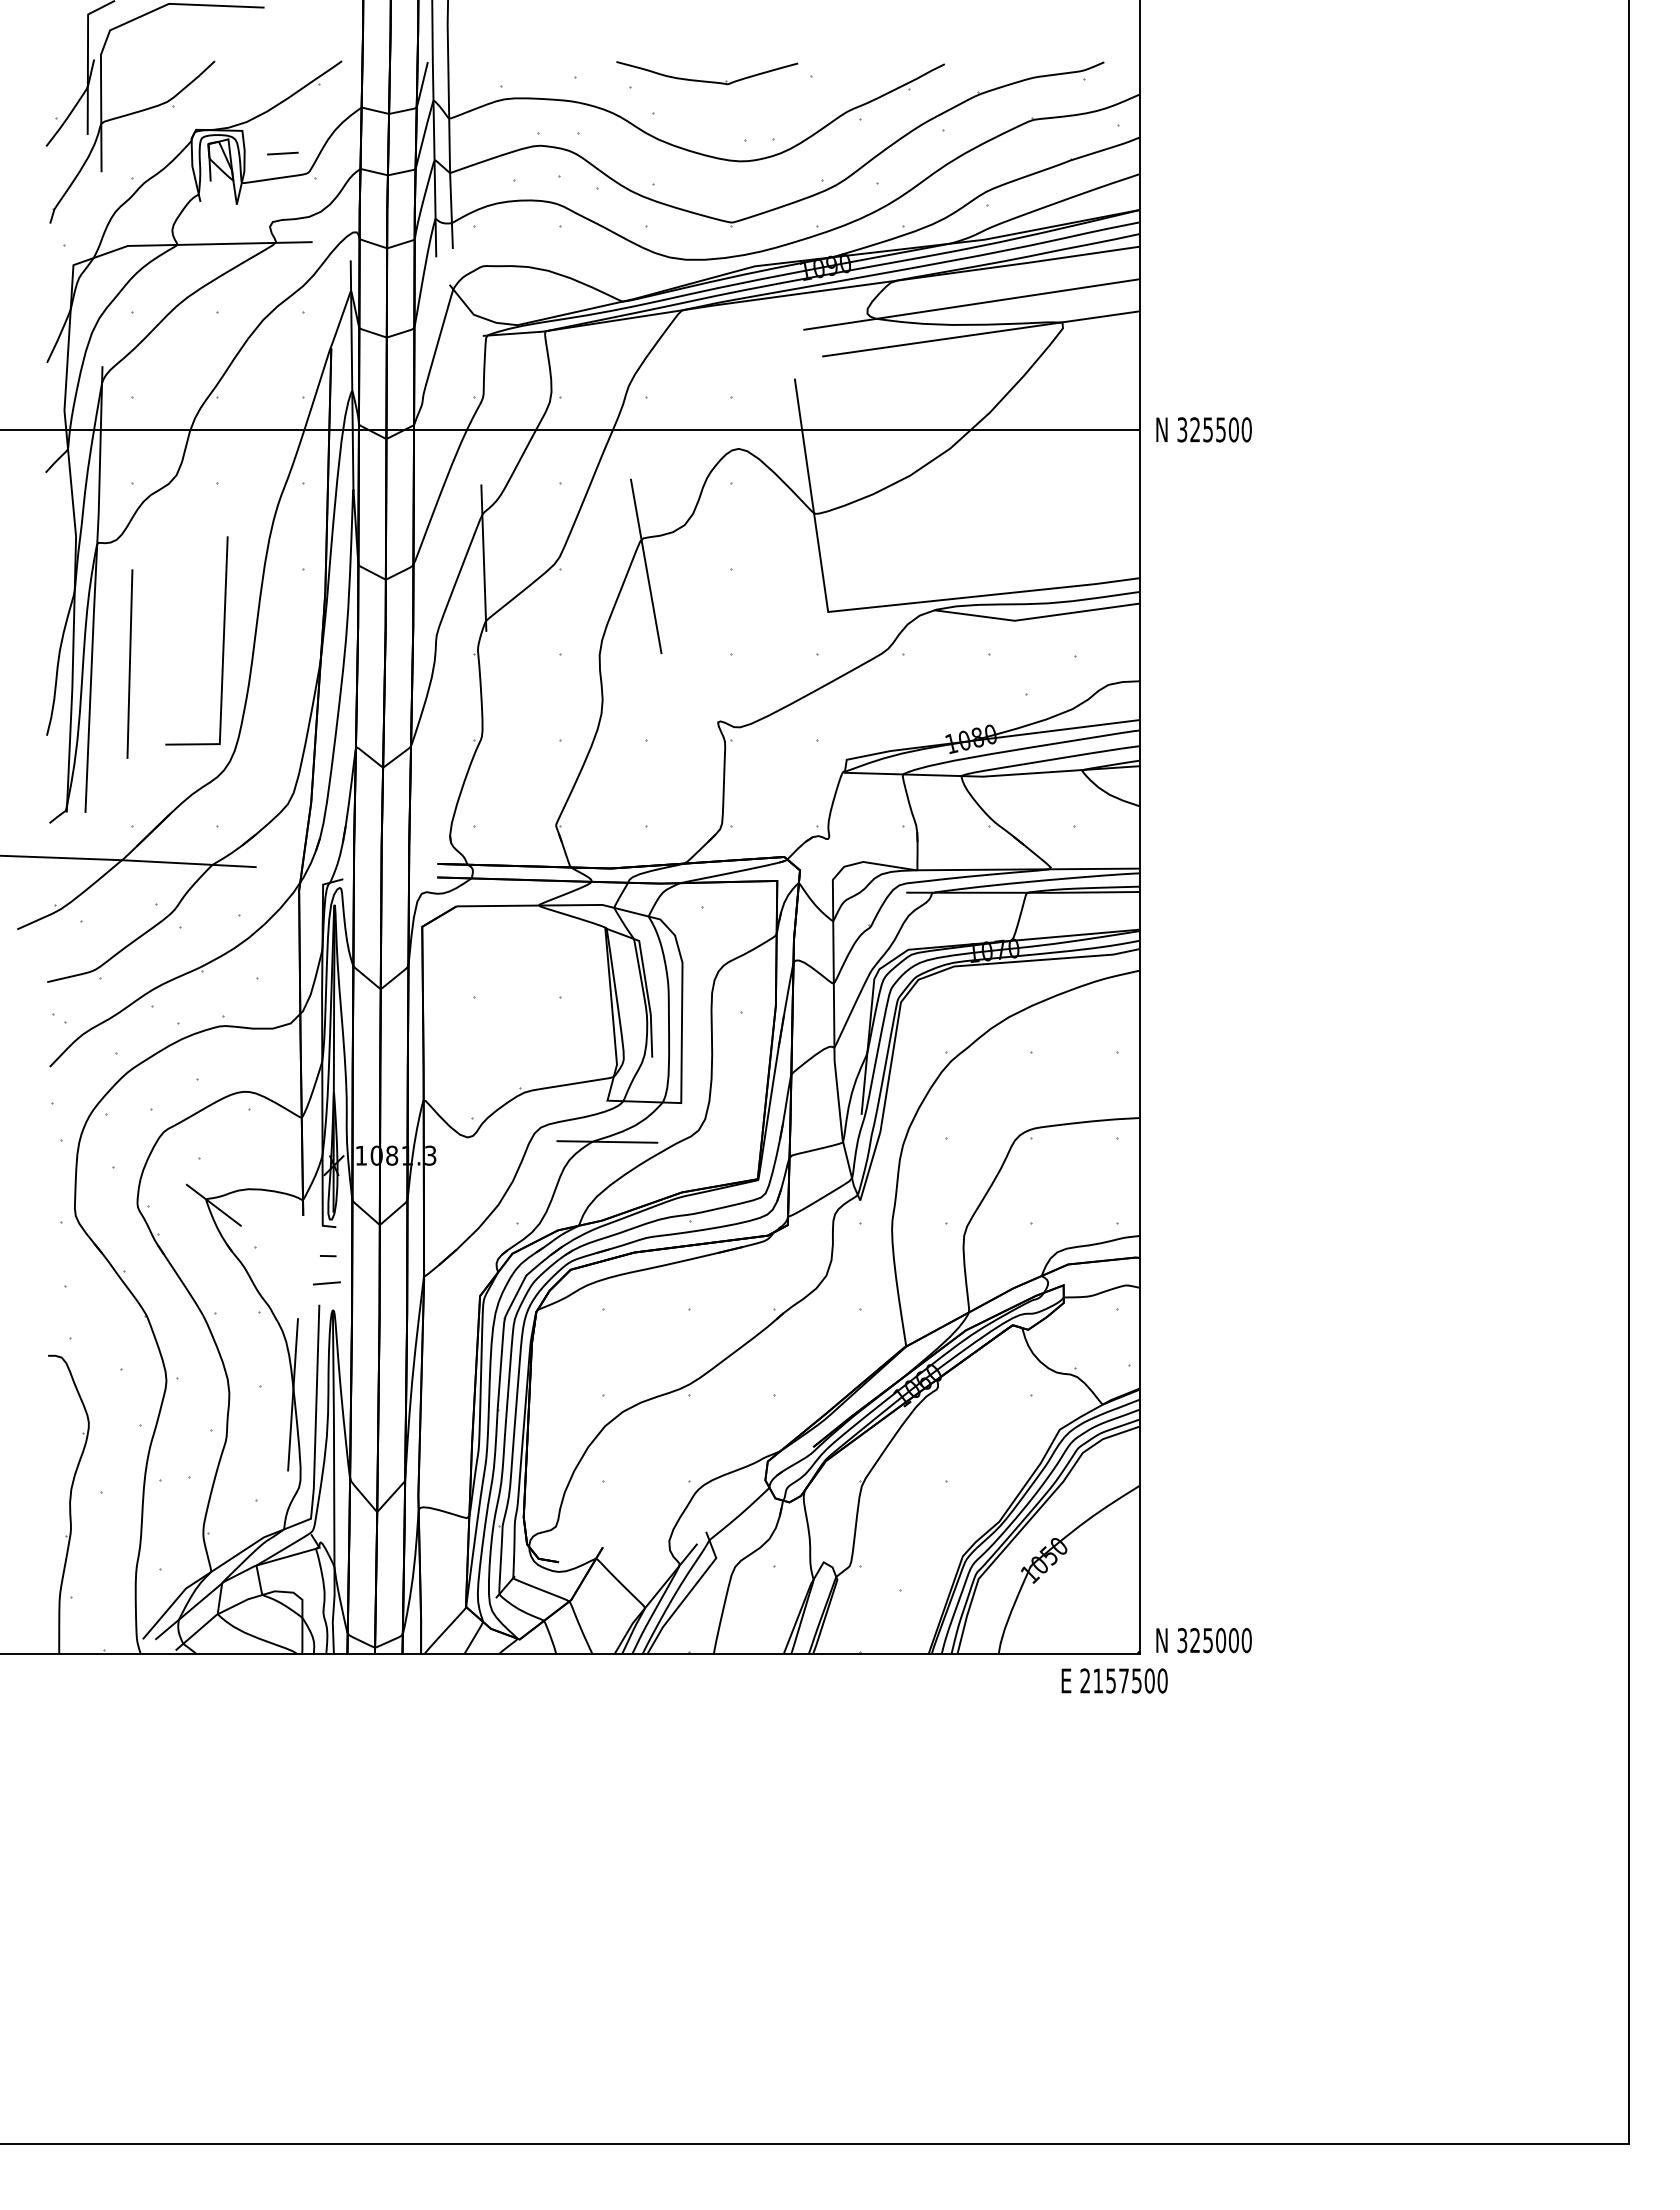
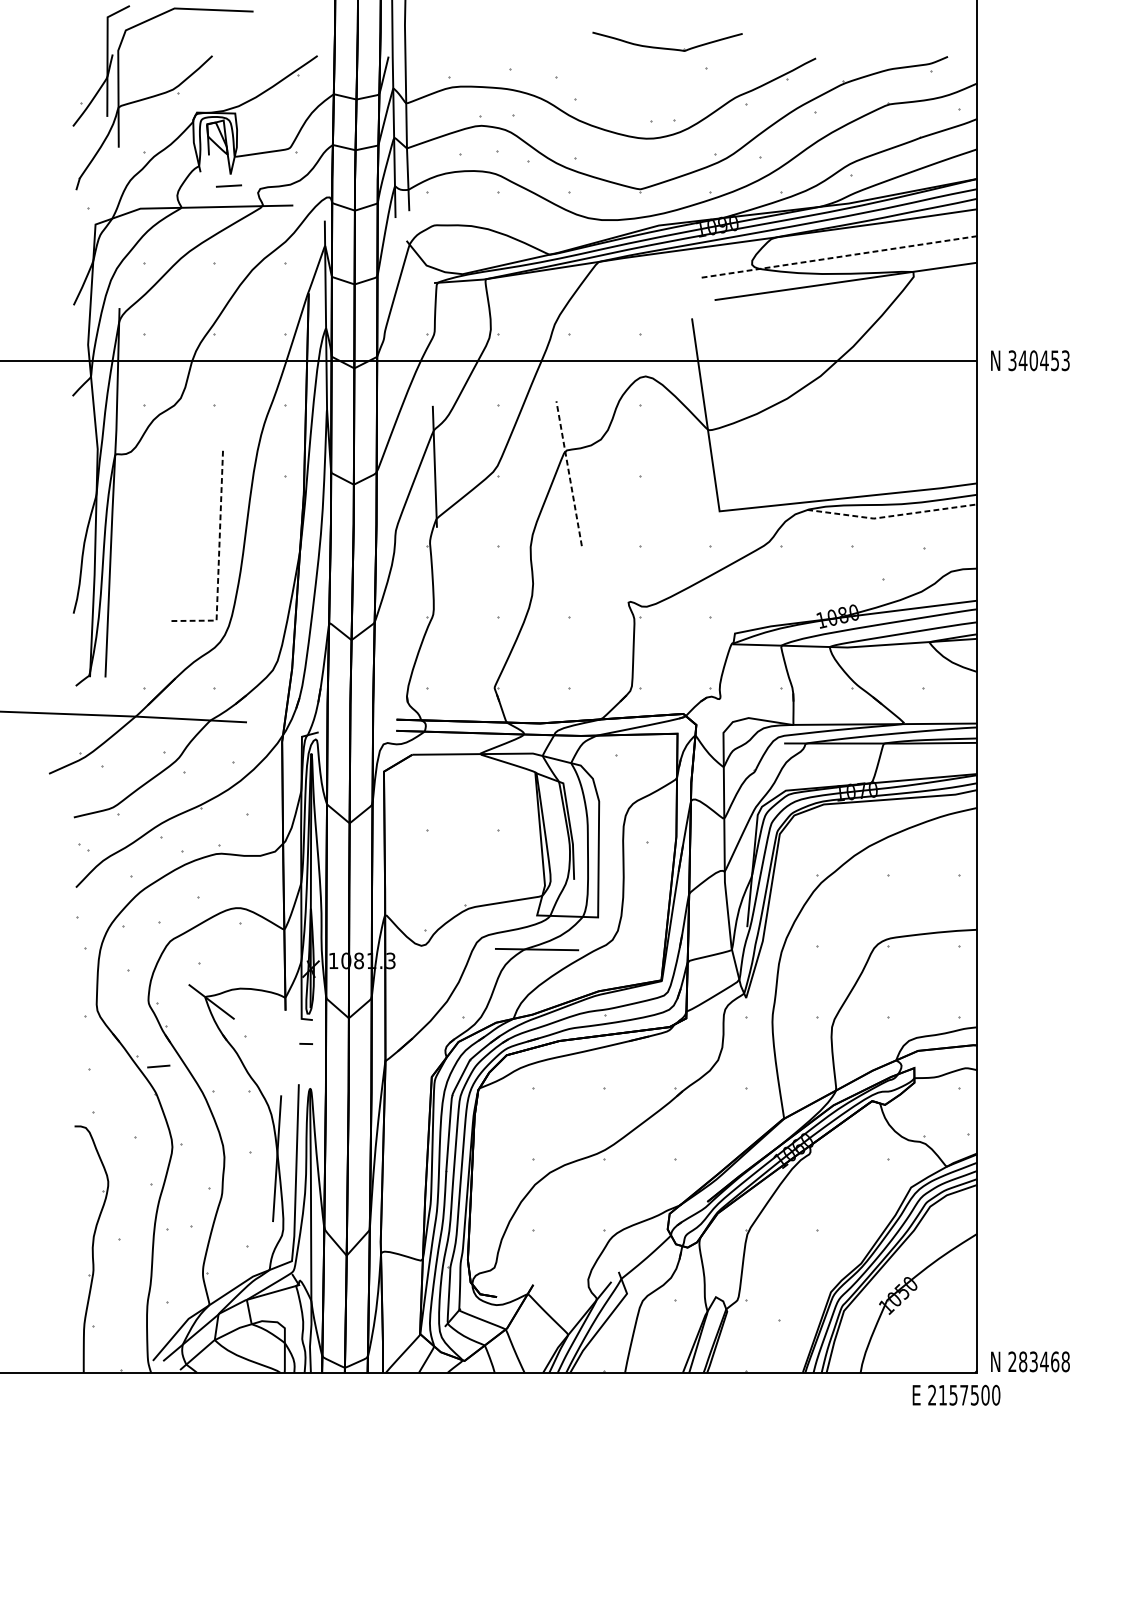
part: (706, 80) -> (666, 47), moved
line: (282, 153) -> (228, 185), moved
line: (971, 304) -> (838, 257), solid -> dashed
text: (1220, 429) -> (1044, 360), 325500 -> 340453
line: (646, 566) -> (569, 473), solid -> dashed
line: (1036, 617) -> (891, 515), solid -> dashed
line: (129, 663) -> (141, 553), removed
line: (222, 668) -> (218, 558), solid -> dashed
line: (326, 1283) -> (158, 1066), moved
text: (1214, 1640) -> (1039, 1361), 325000 -> 283468

